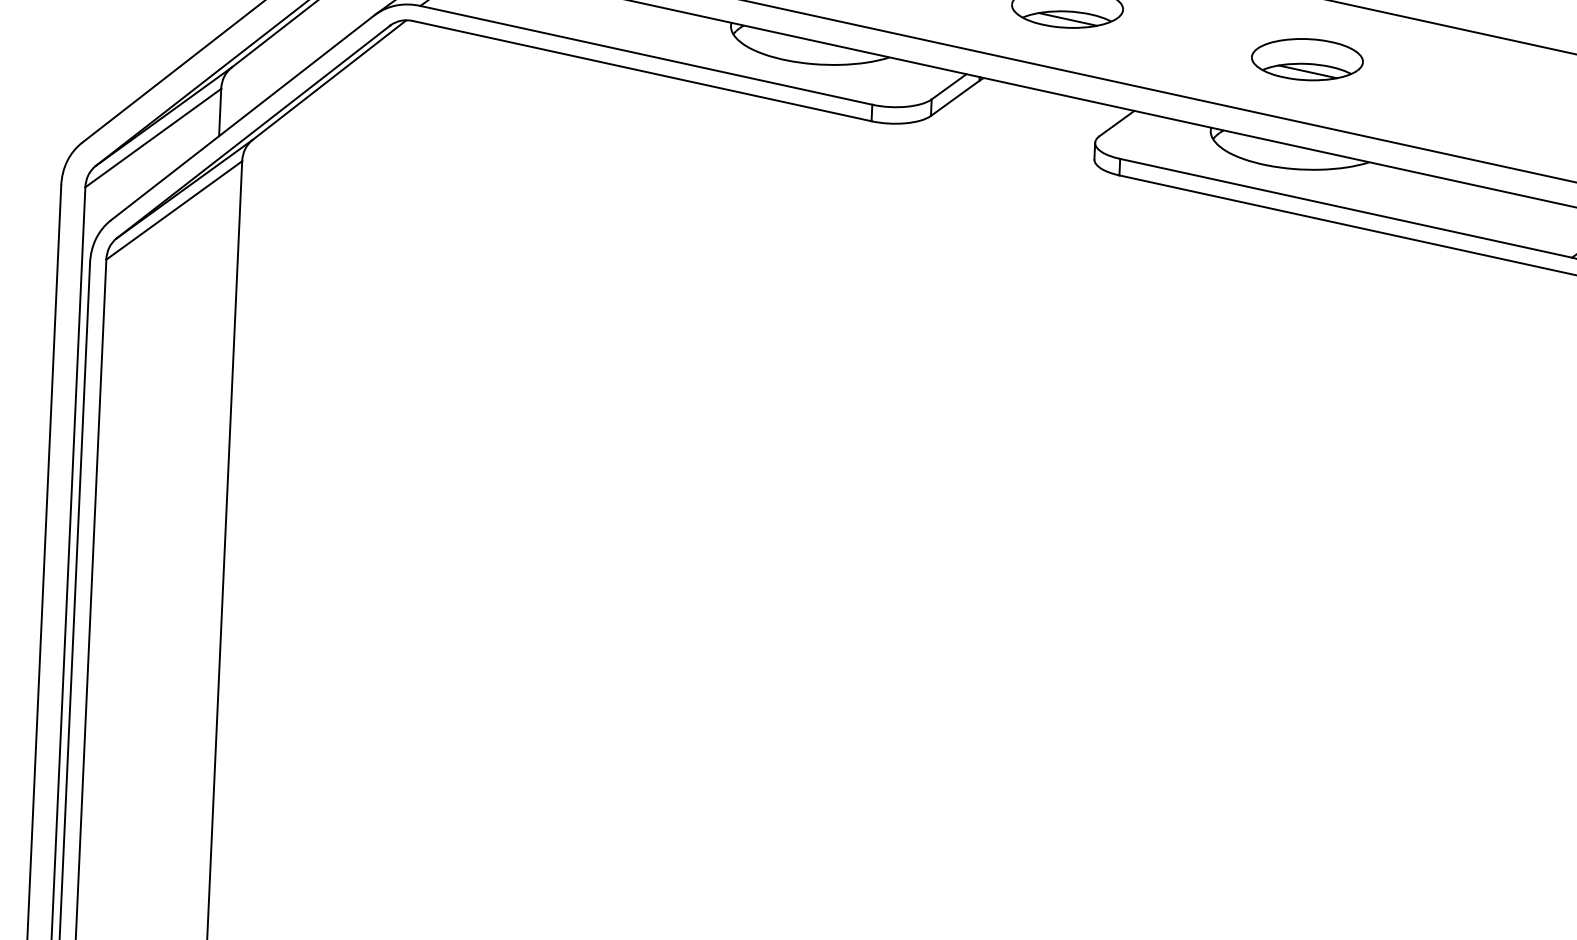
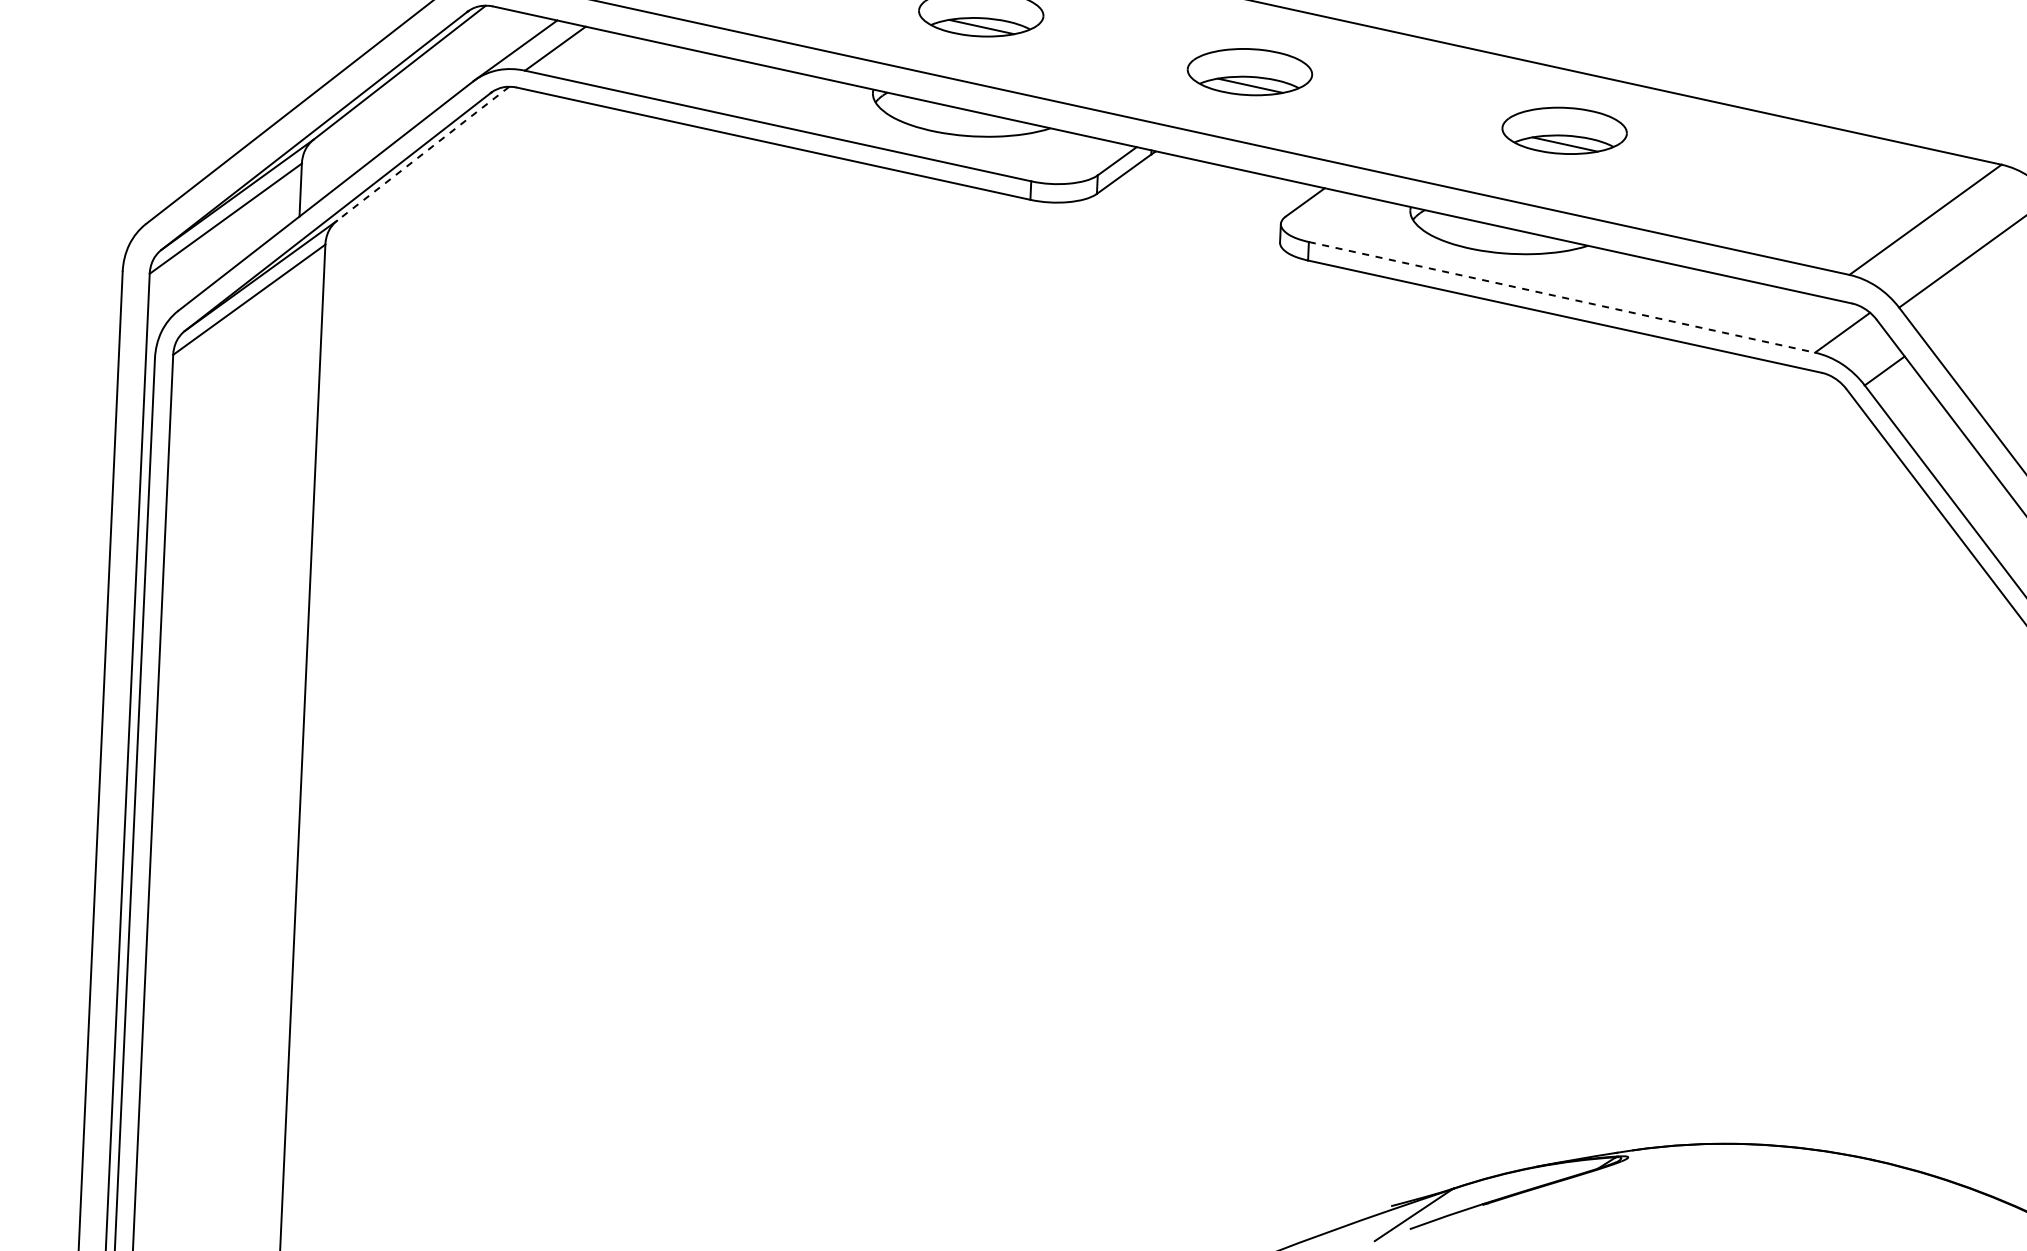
part: (1307, 59) -> (1564, 130), moved
line: (329, 79) -> (423, 153), solid -> dashed
line: (1346, 208) -> (1562, 297), solid -> dashed

